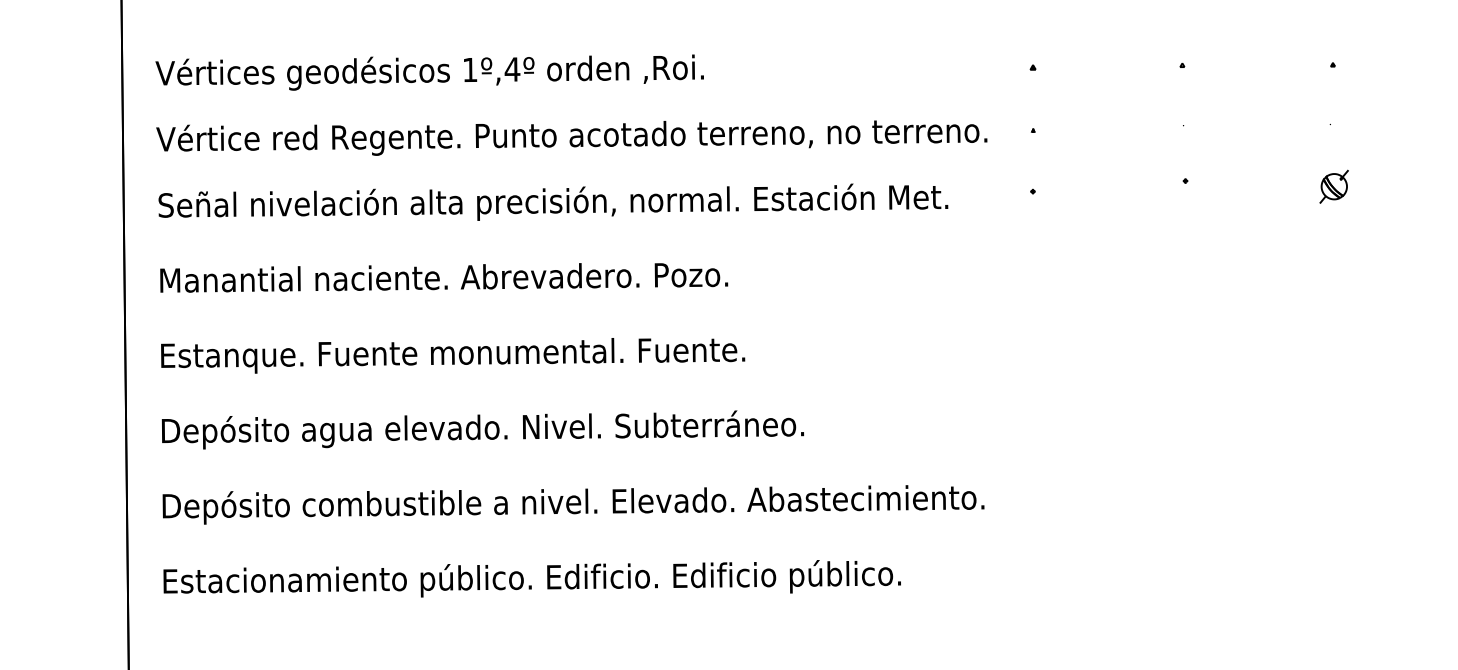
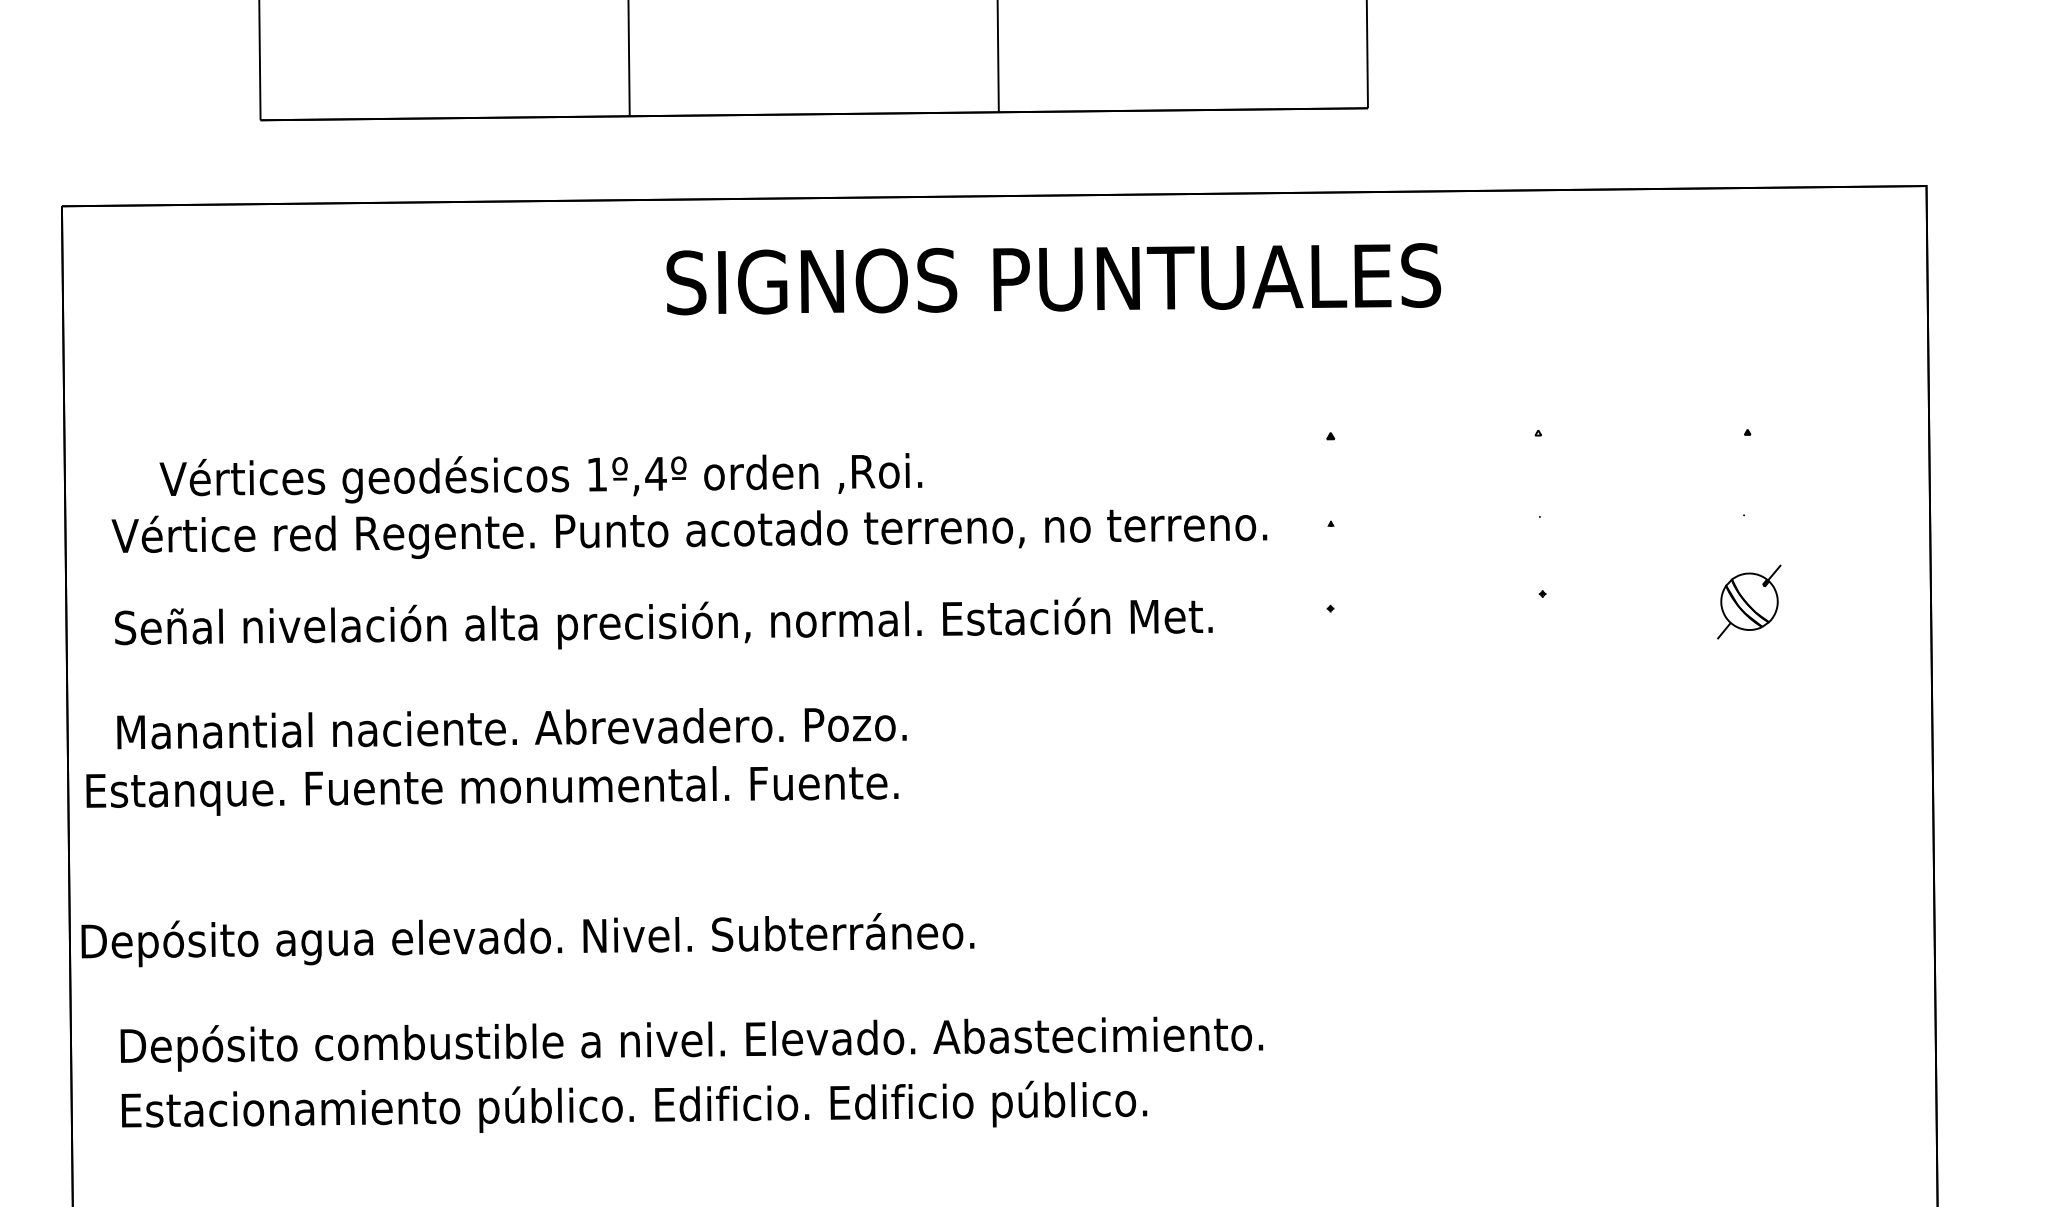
text: (429, 72) -> (540, 478), moved
part: (1334, 186) -> (1749, 601), size x1.6
text: (453, 355) -> (492, 790), moved
text: (482, 430) -> (527, 940), moved
text: (532, 578) -> (634, 1106), moved

